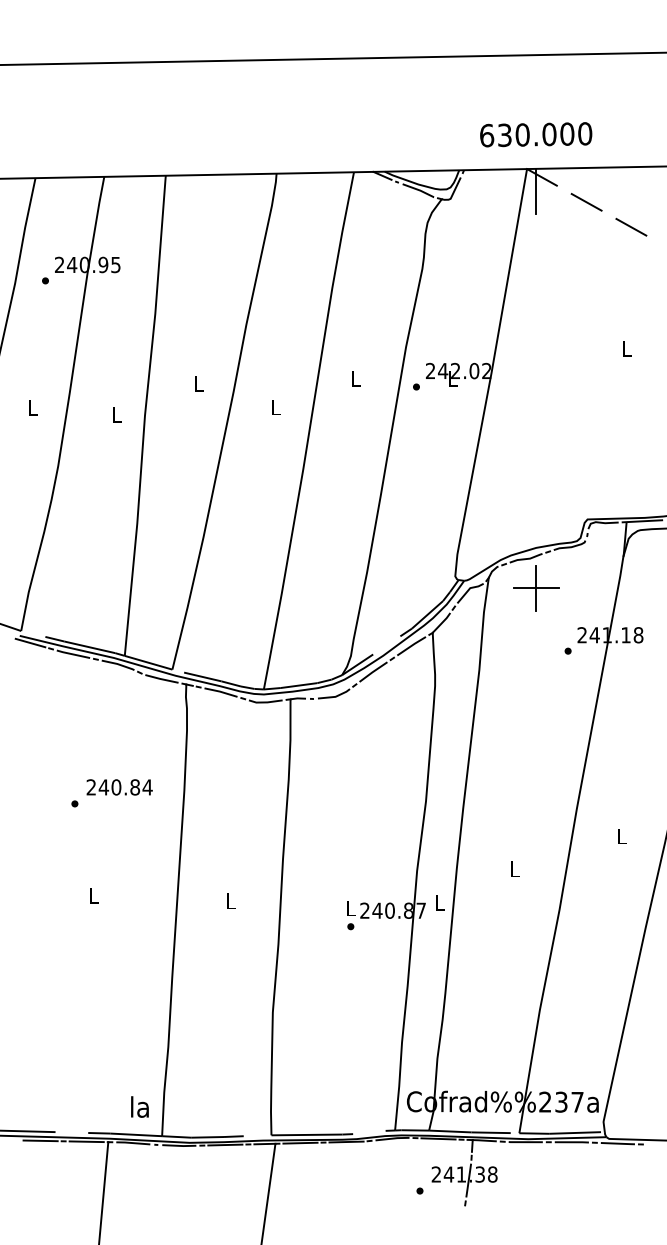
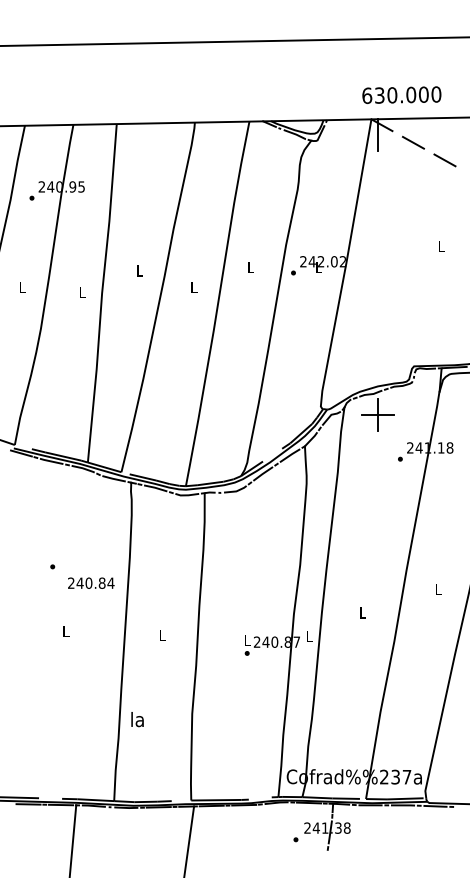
text: (535, 133) -> (401, 94), moved
text: (120, 786) -> (91, 582), moved
text: (139, 1106) -> (137, 719), moved

